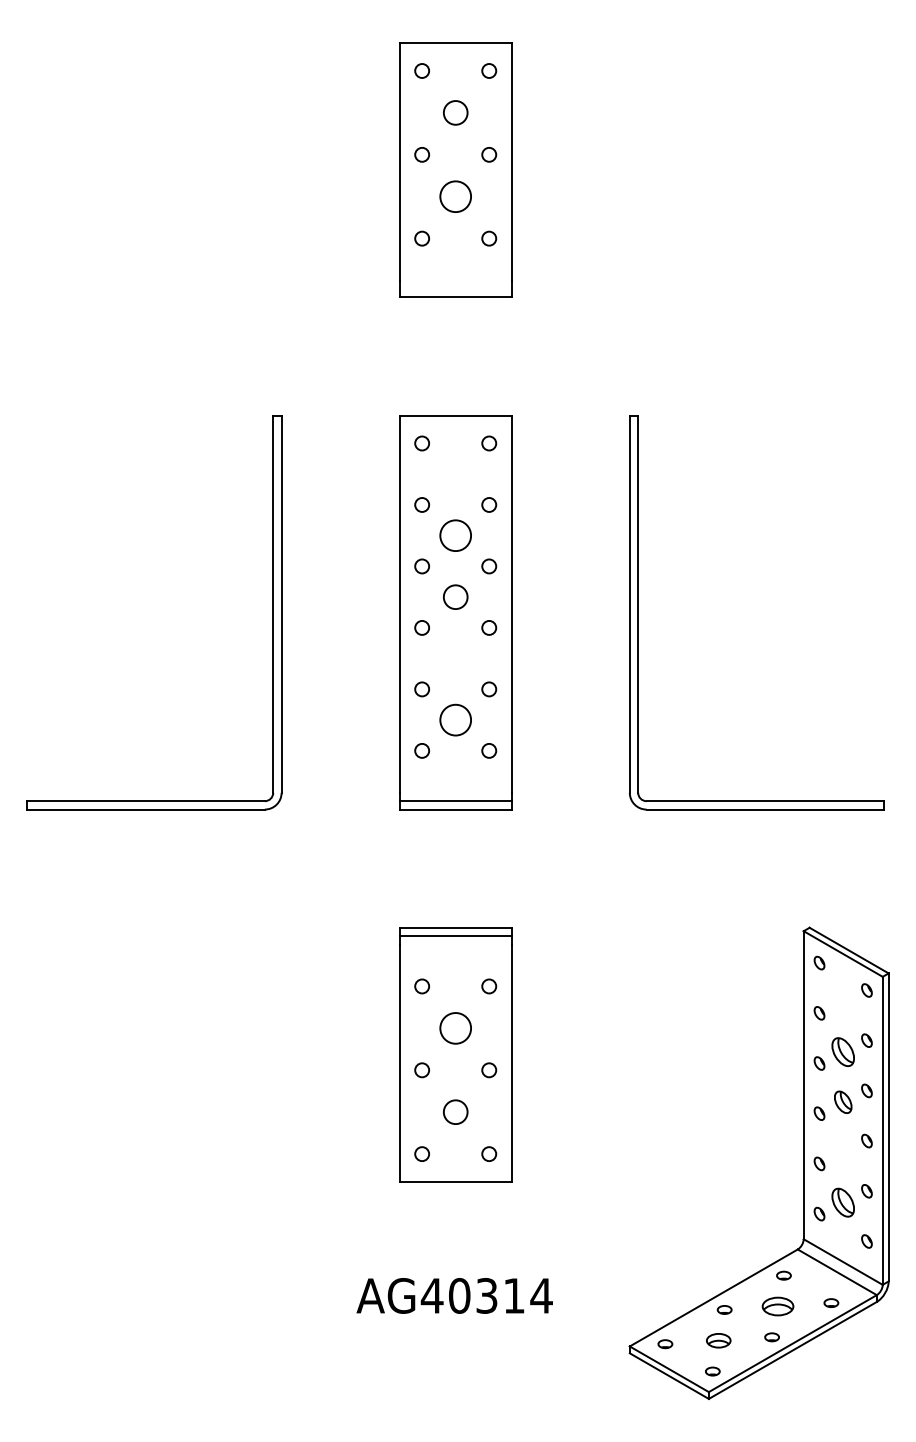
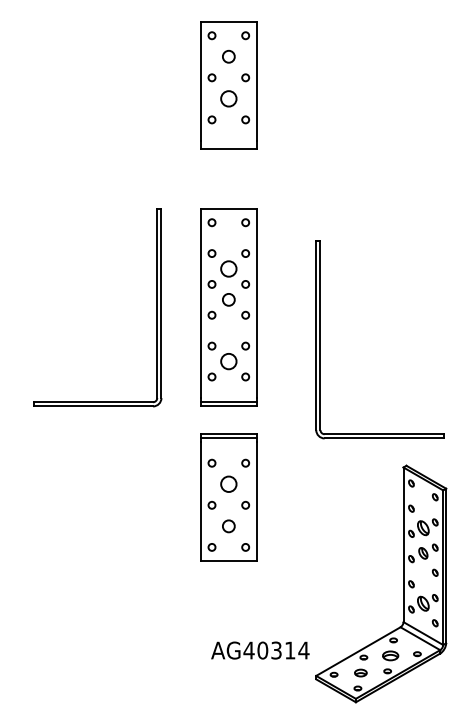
part: (271, 612) -> (156, 307), moved
part: (638, 612) -> (320, 339), moved
part: (455, 1054) -> (228, 497), moved
text: (455, 1295) -> (260, 650), moved

